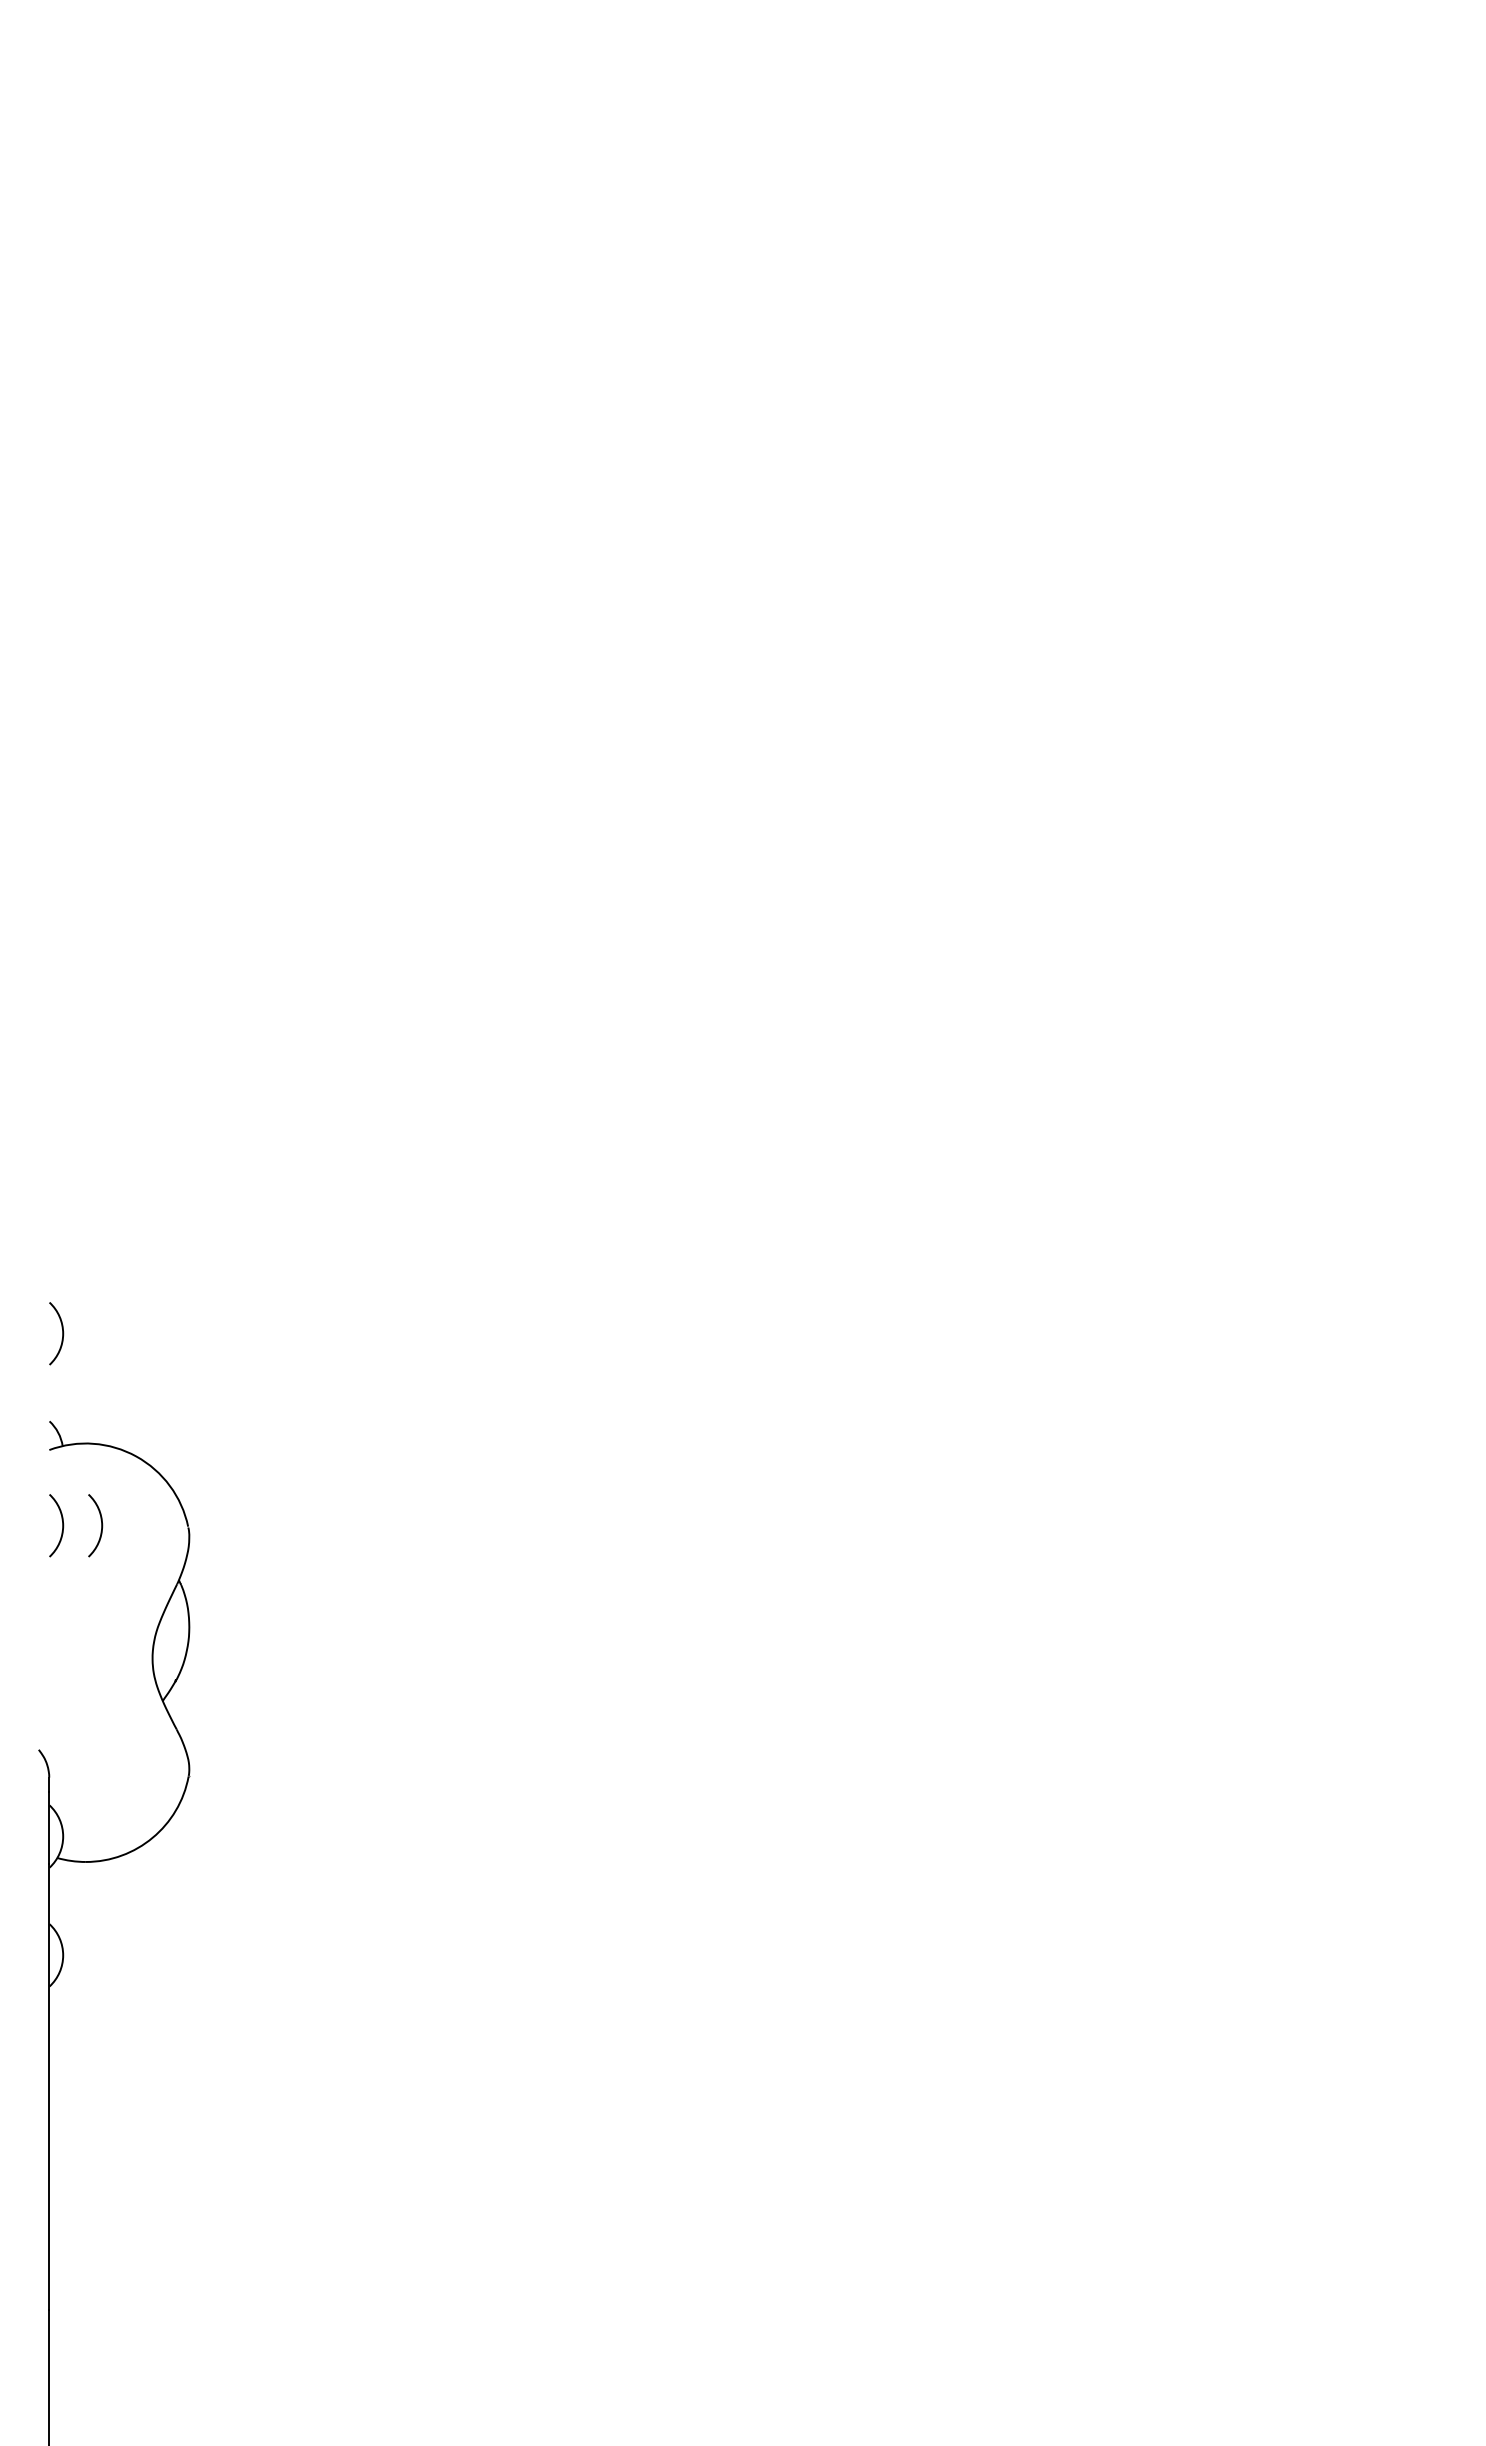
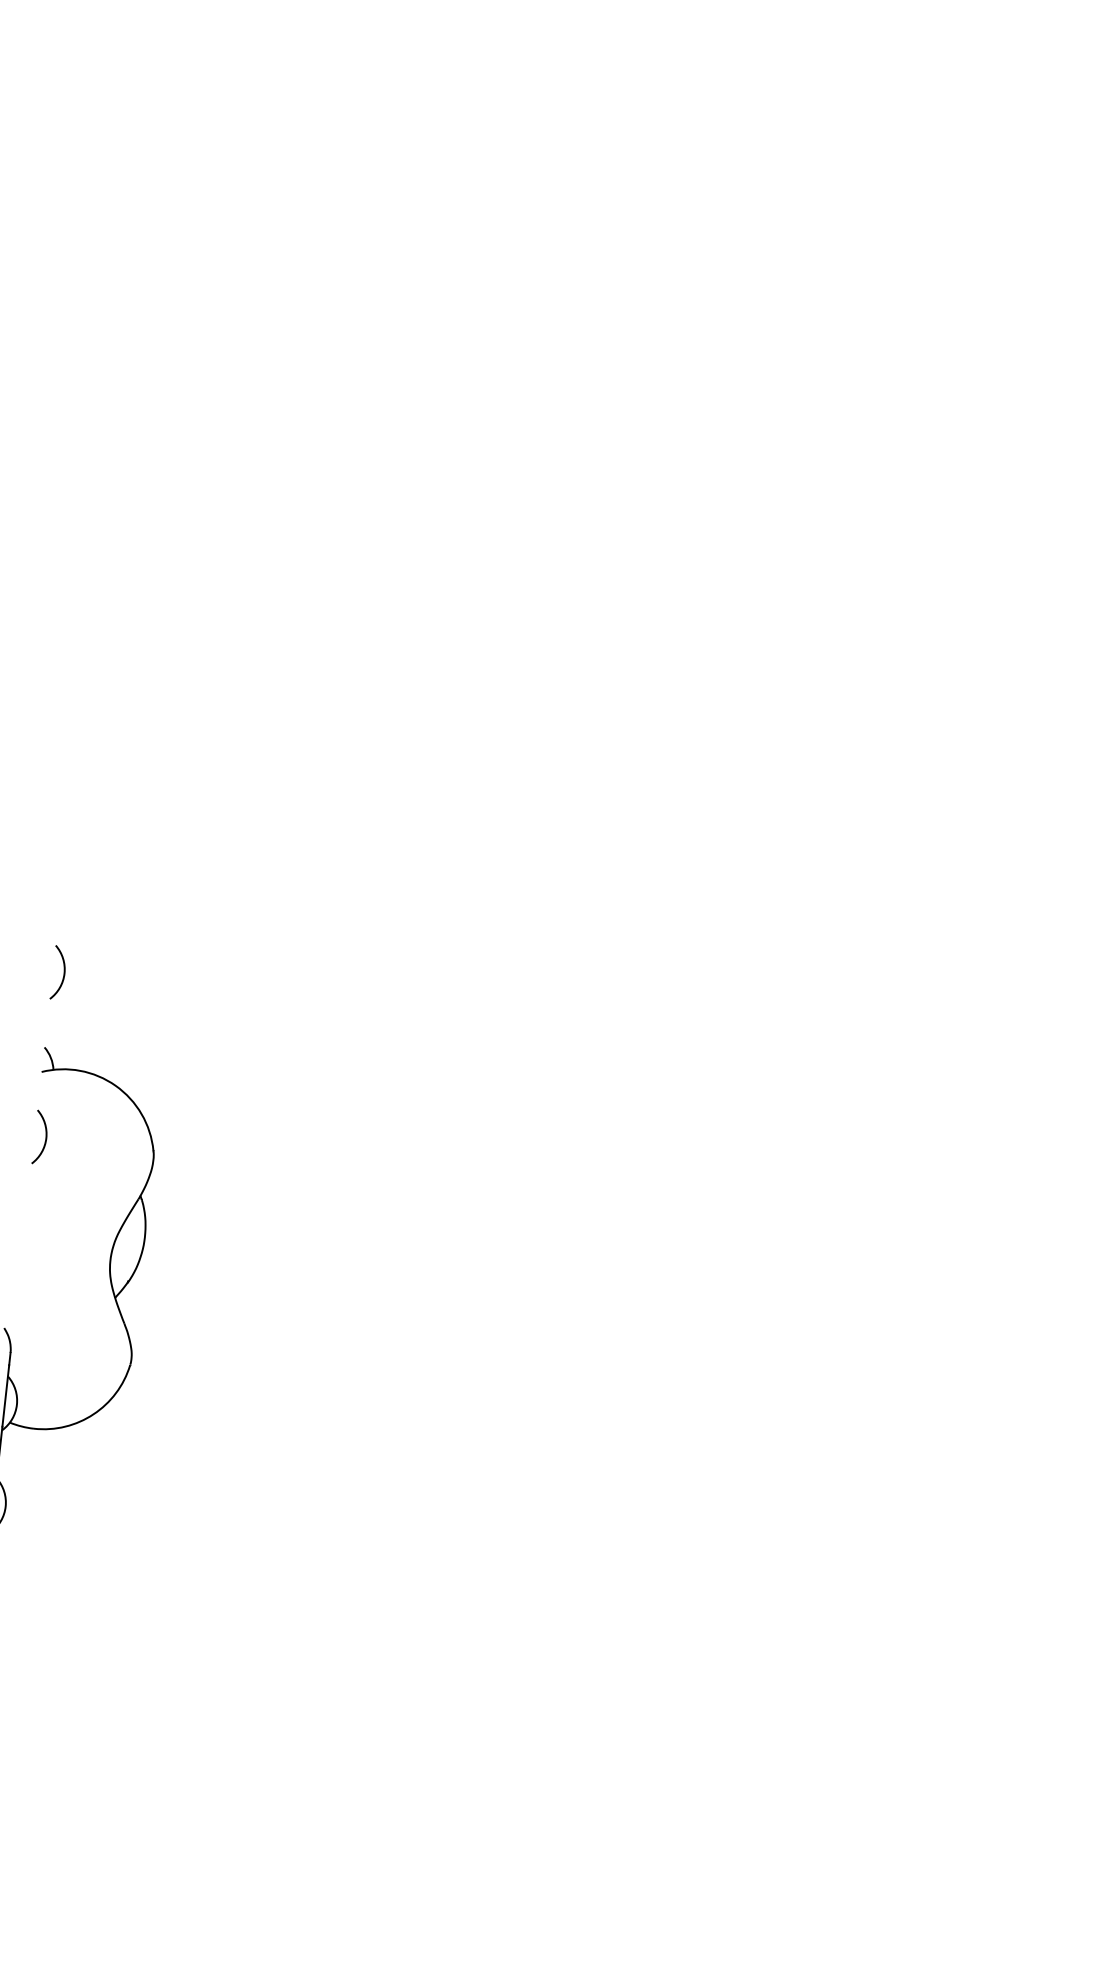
arc: (101, 1525) -> (79, 1141), removed

